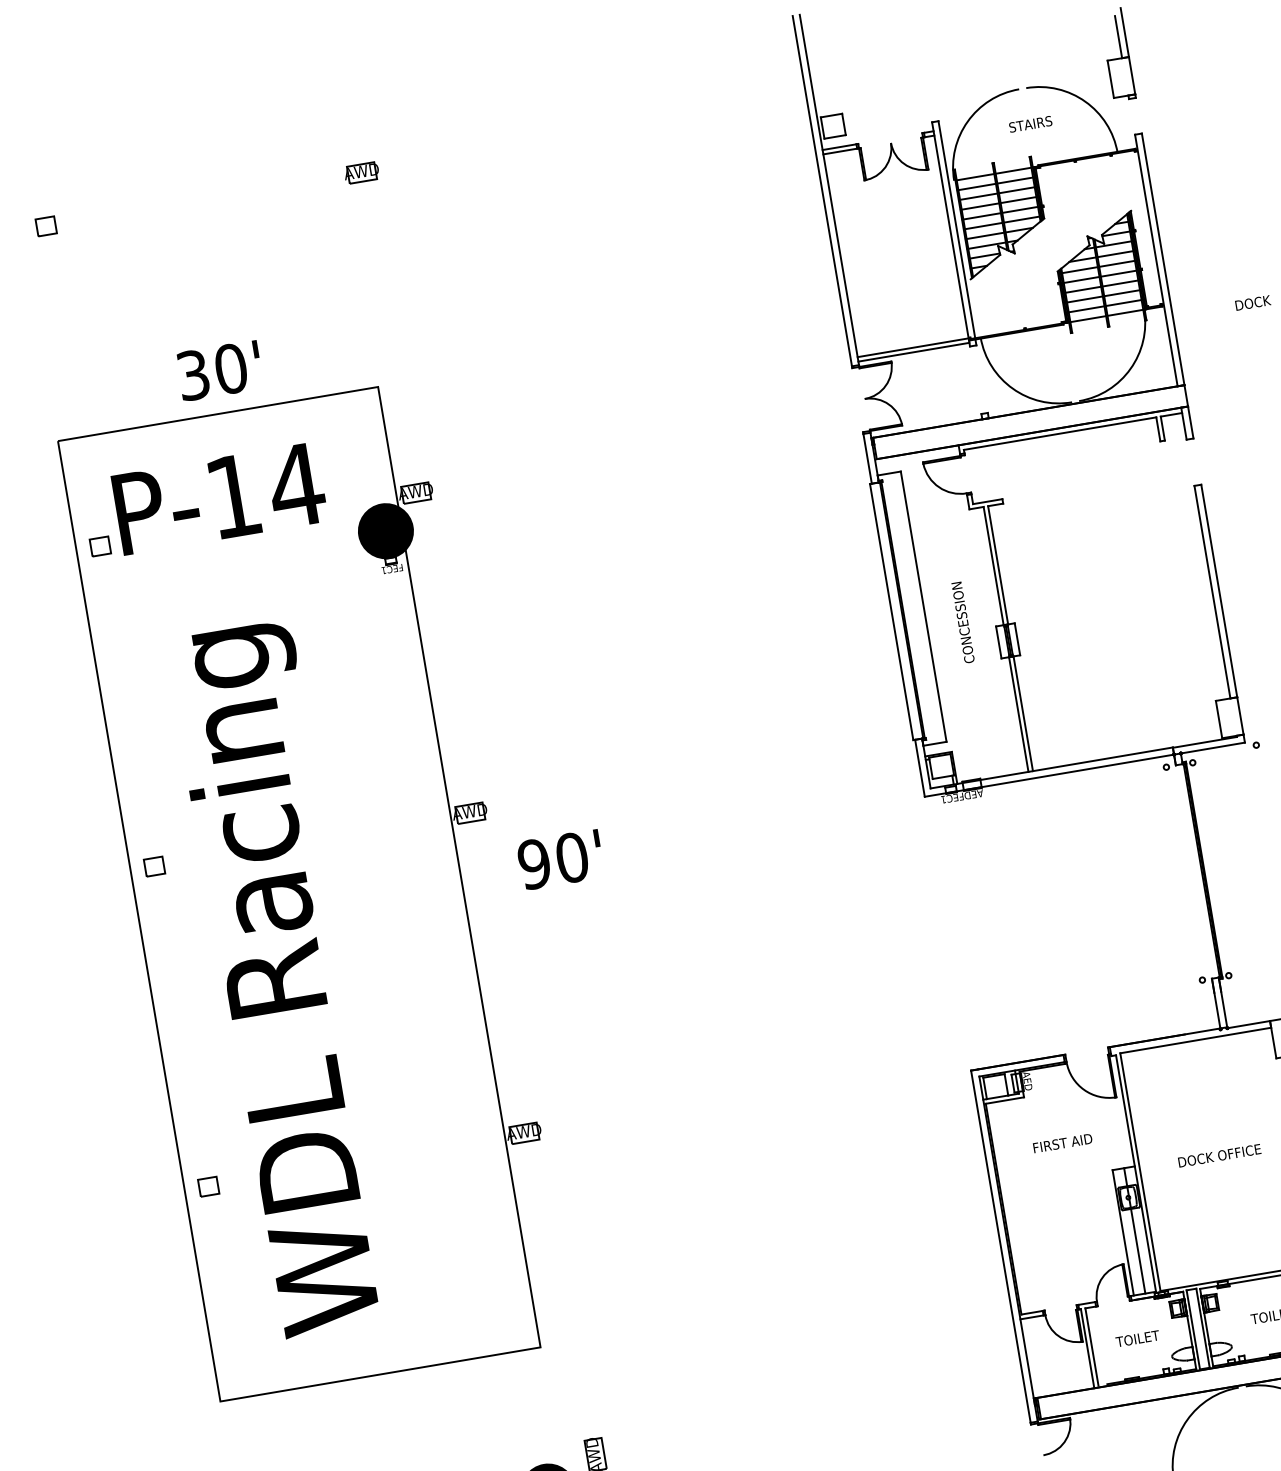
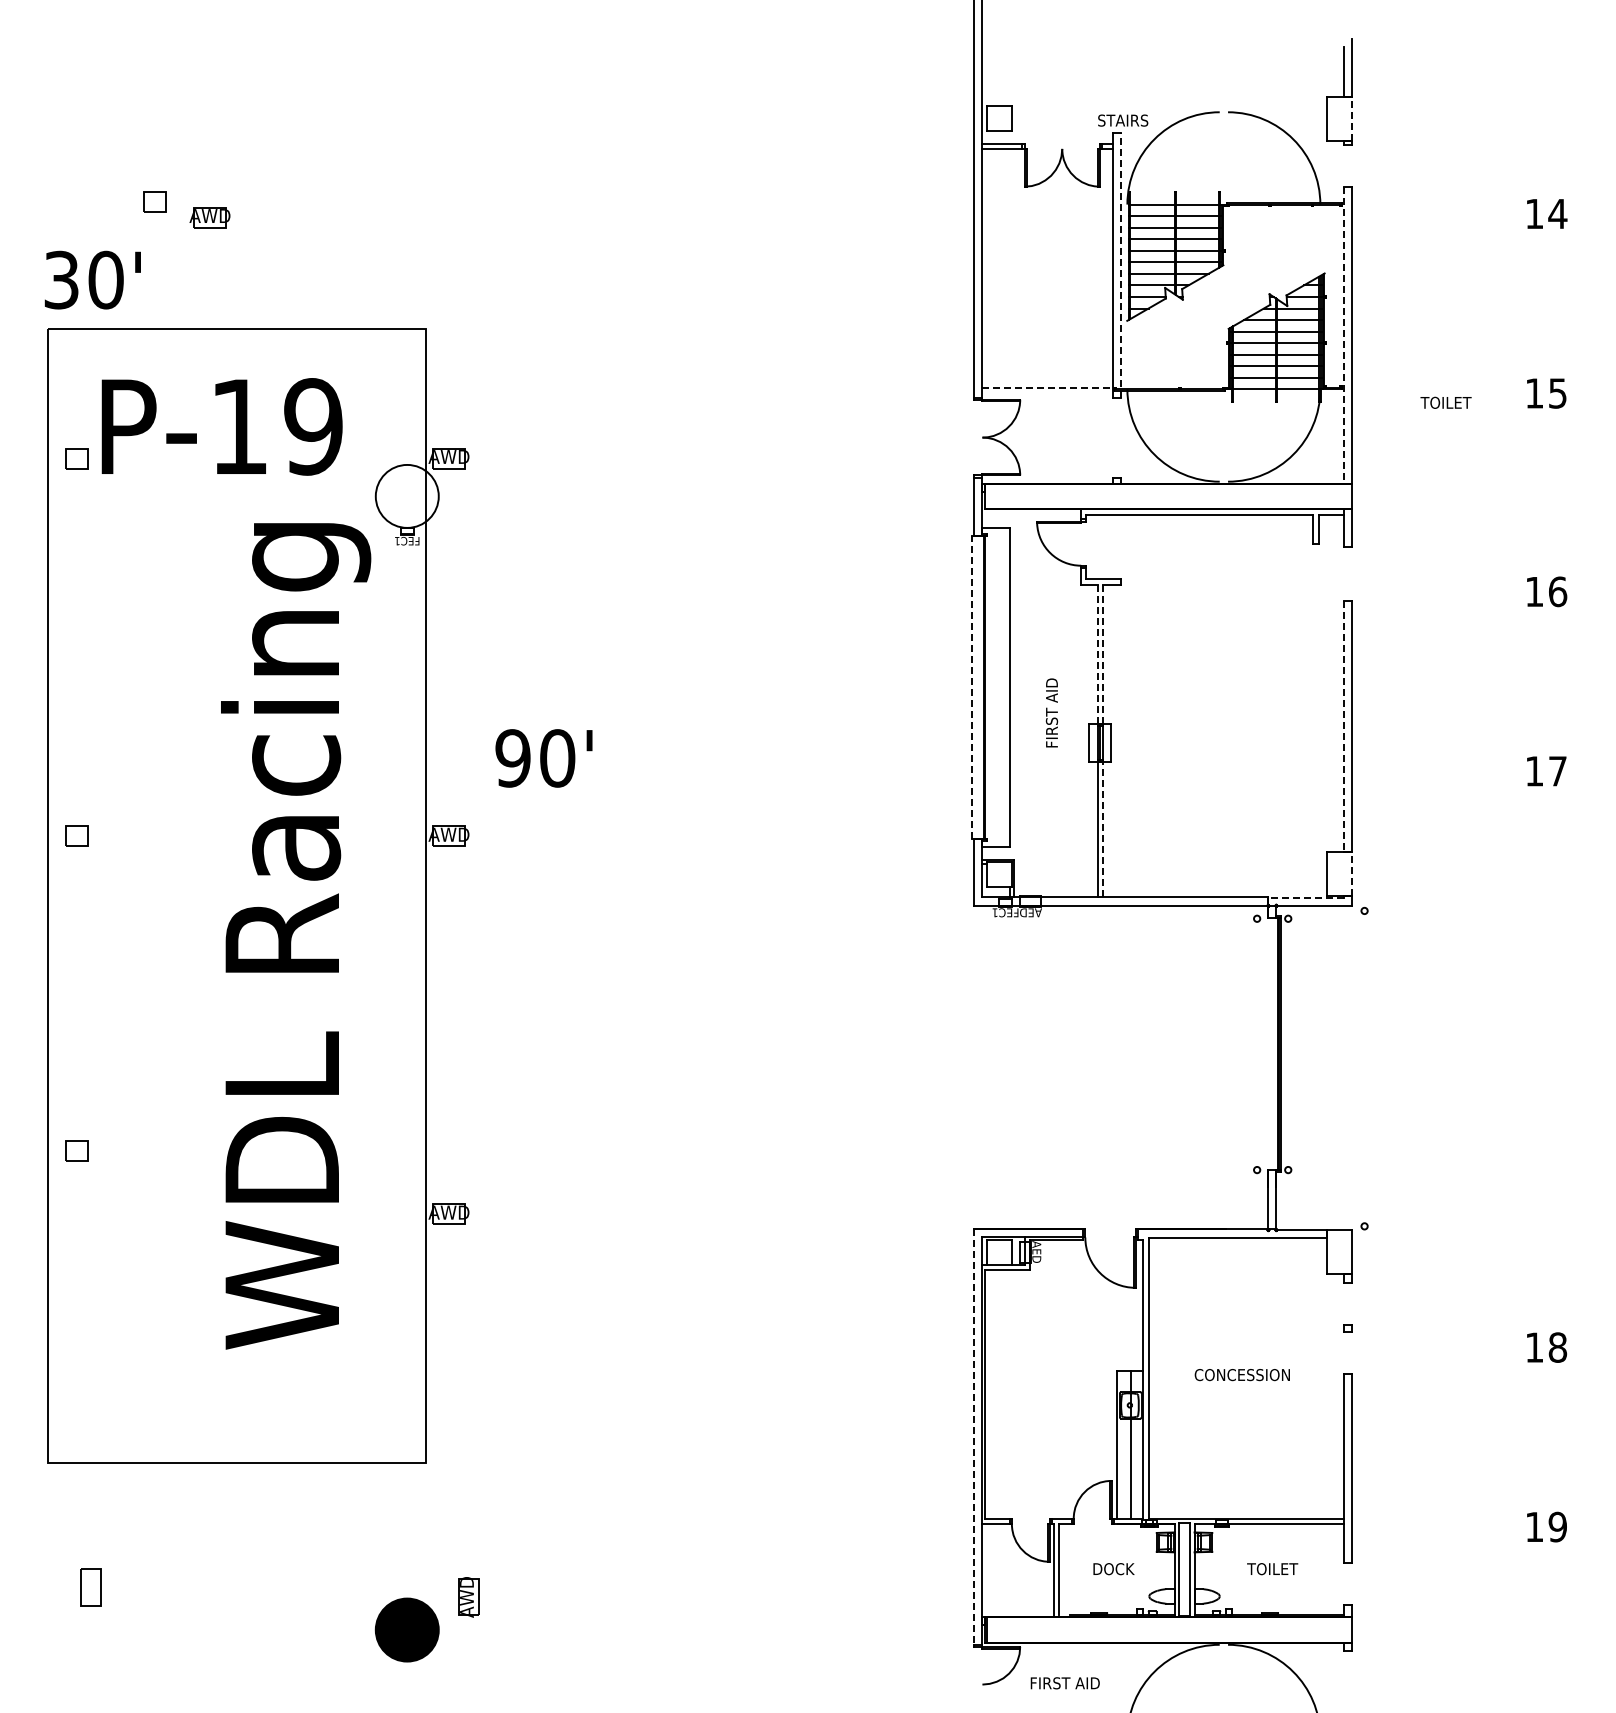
line: (1131, 75) -> (1351, 118), solid -> dashed
text: (1030, 124) -> (1123, 120), moved
part: (361, 172) -> (209, 217), moved
part: (46, 226) -> (154, 201), moved
line: (957, 233) -> (1120, 265), solid -> dashed
line: (1156, 260) -> (1343, 335), solid -> dashed
text: (1252, 302) -> (1445, 402), DOCK -> TOILET
line: (913, 347) -> (1048, 388), solid -> dashed
line: (913, 352) -> (1047, 393), removed
text: (219, 370) -> (92, 279), moved
text: (296, 485) -> (313, 426), P-14 -> P-19
fill: (385, 530) -> (406, 495), removed
line: (998, 565) -> (1103, 654), solid -> dashed
line: (993, 566) -> (1097, 654), solid -> dashed
line: (1212, 592) -> (1343, 727), solid -> dashed
line: (891, 611) -> (971, 686), solid -> dashed
text: (962, 622) -> (1051, 713), CONCESSION -> FIRST AID
line: (1023, 713) -> (1103, 829), solid -> dashed
line: (1239, 715) -> (1351, 873), solid -> dashed
line: (1205, 742) -> (1306, 897), solid -> dashed
text: (560, 859) -> (543, 758), moved
text: (286, 979) -> (296, 936), moved
text: (1062, 1143) -> (1064, 1683), moved
text: (1219, 1156) -> (1242, 1375), DOCK OFFICE -> CONCESSION
part: (208, 1186) -> (76, 1150), moved
line: (1001, 1246) -> (974, 1436), solid -> dashed
text: (1137, 1339) -> (1112, 1569), TOILET -> DOCK

